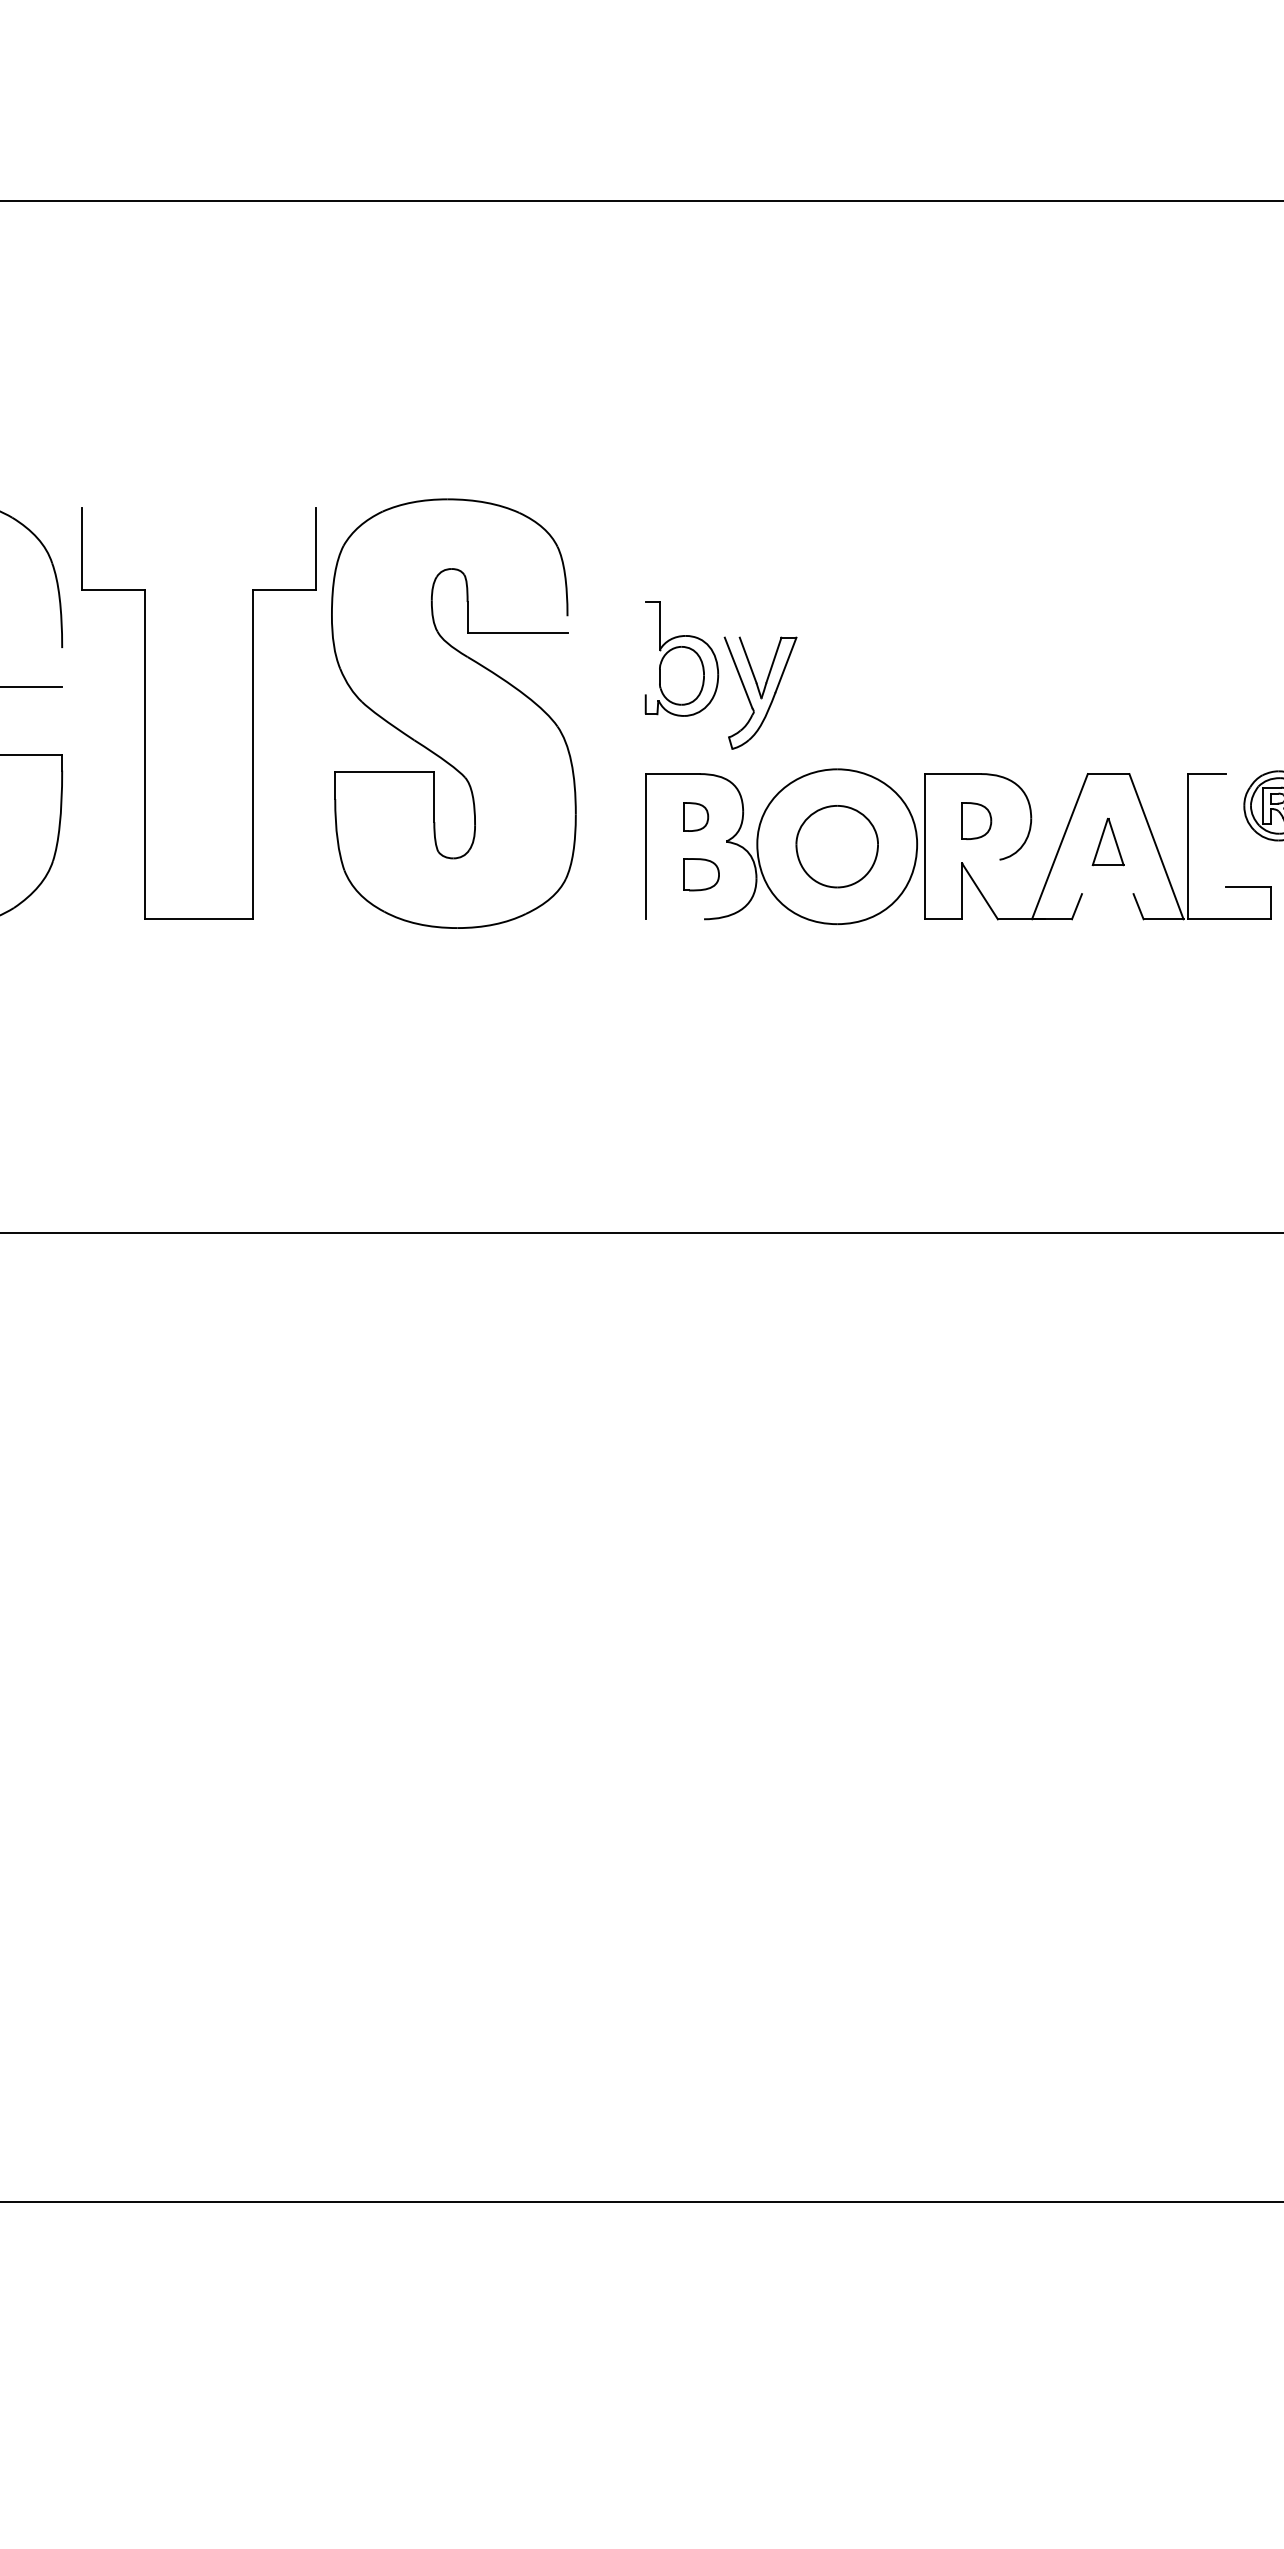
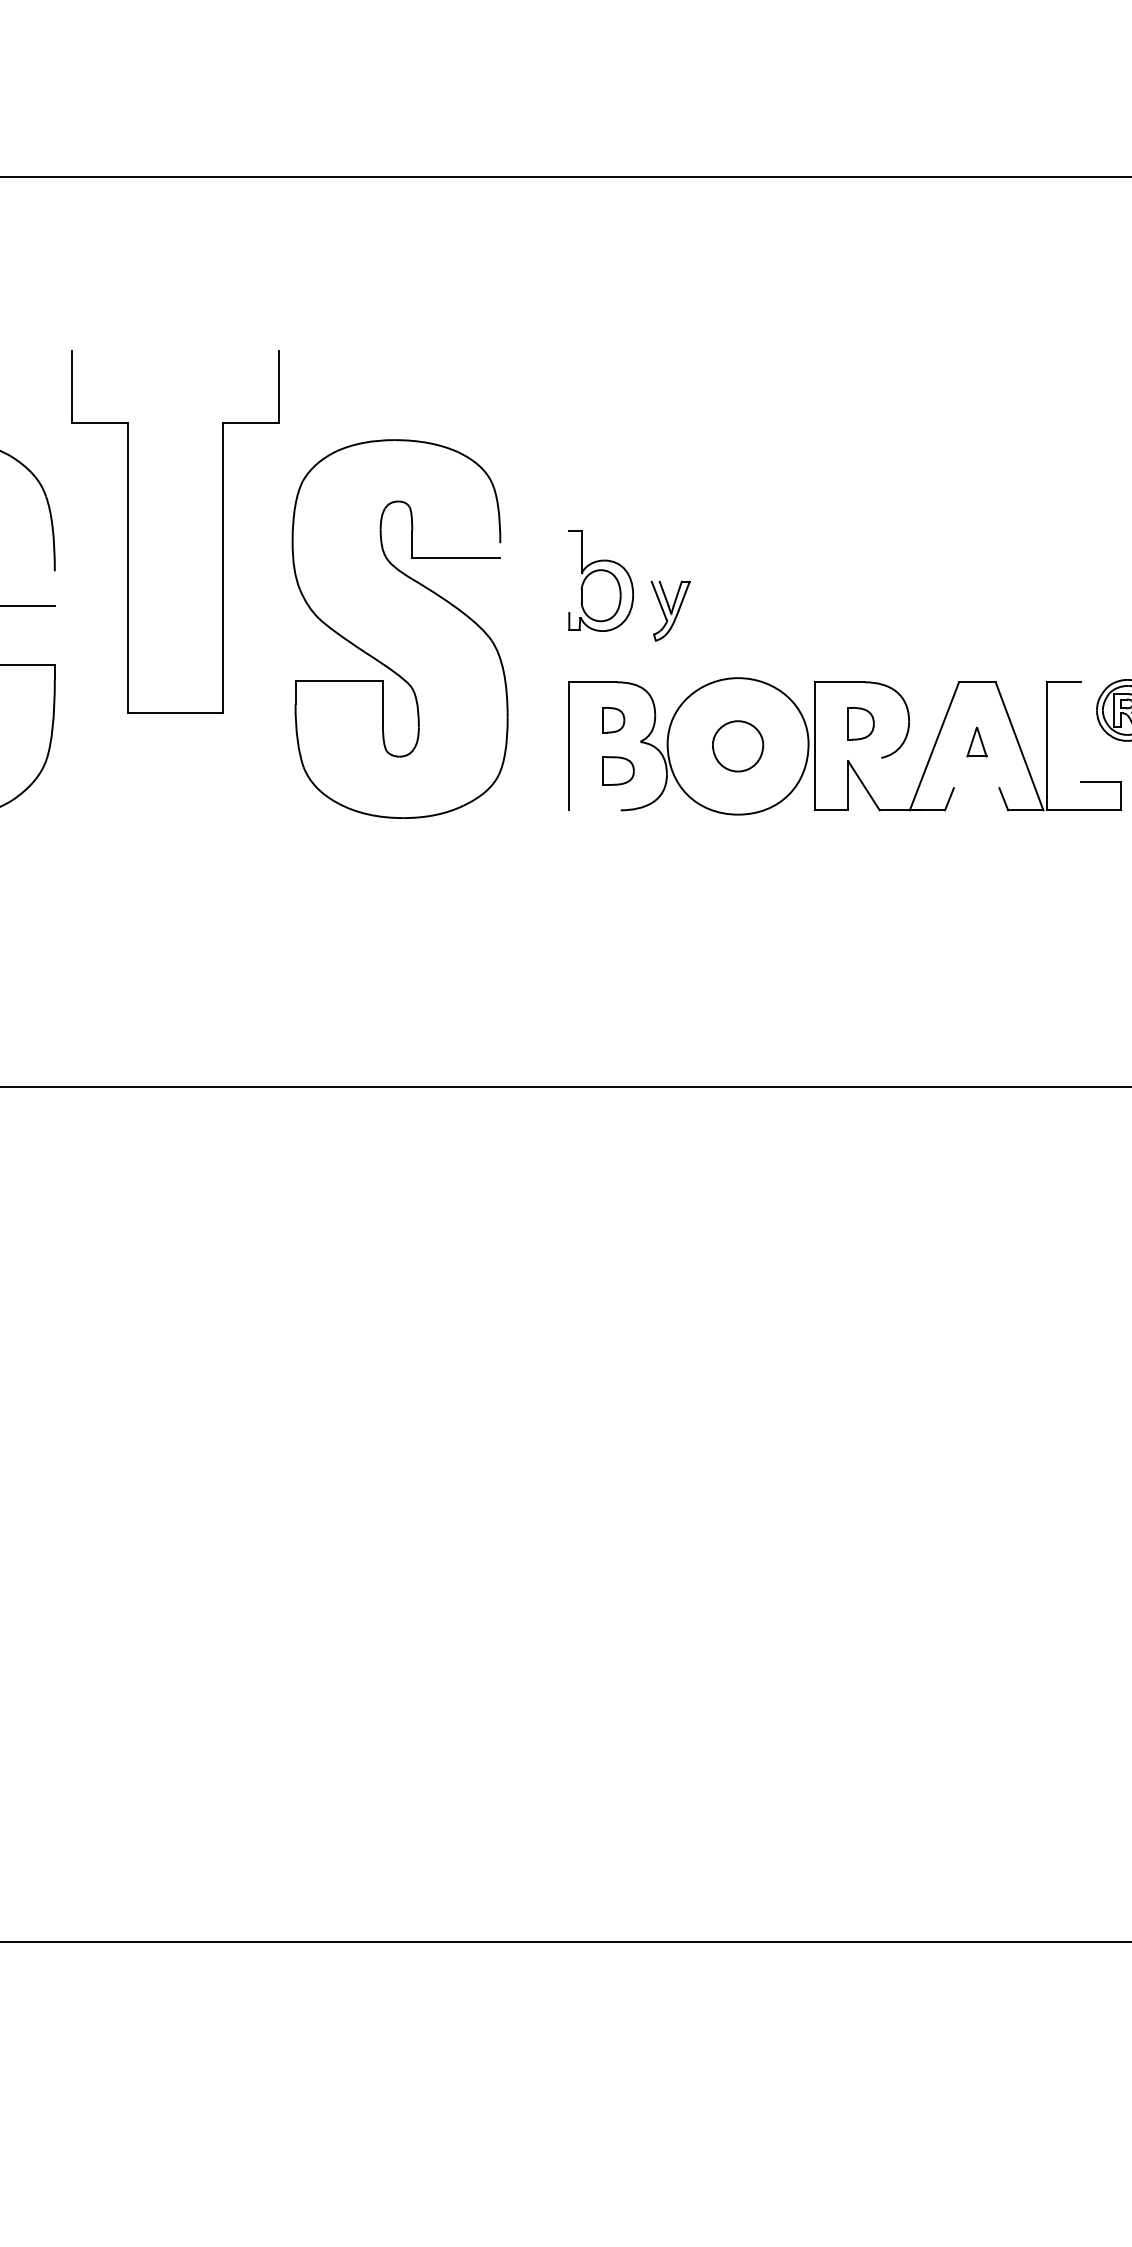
part: (760, 693) -> (670, 611), size x0.6
part: (145, 713) -> (128, 531), moved
part: (1107, 841) -> (976, 741), size x0.7
part: (836, 846) -> (737, 746), size x0.7

